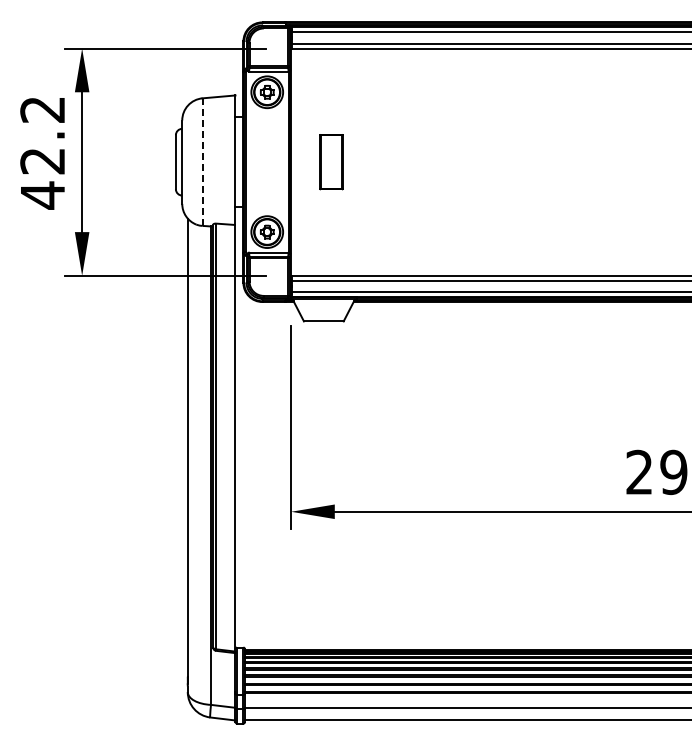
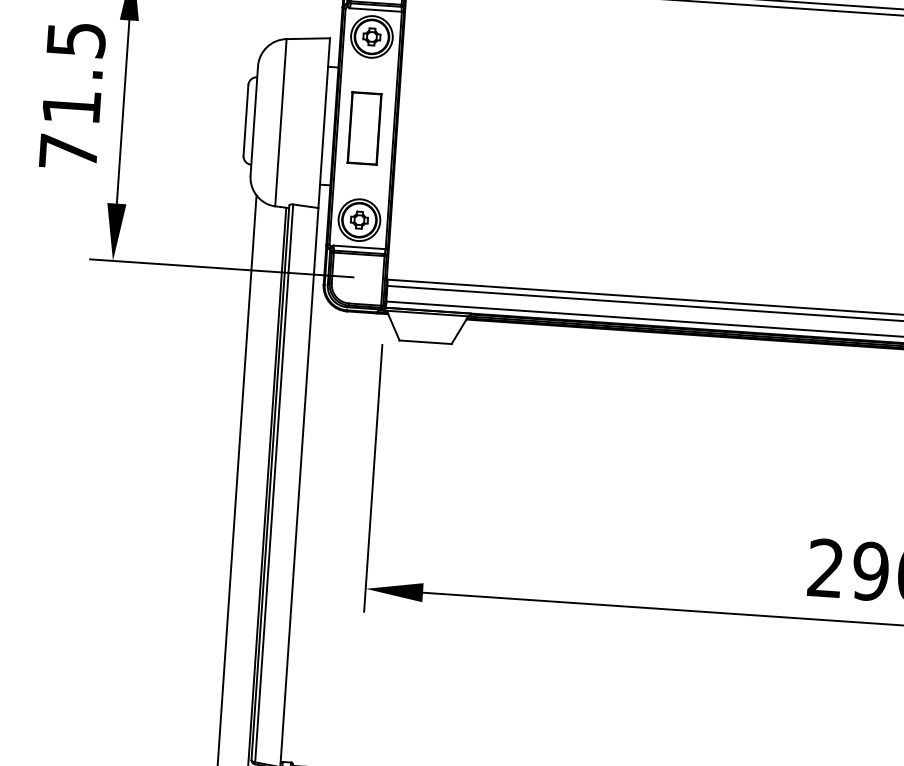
text: (42, 153) -> (71, 97), 42.2 -> 71.5
line: (202, 162) -> (280, 123), dashed -> solid
part: (331, 162) -> (364, 128), moved

